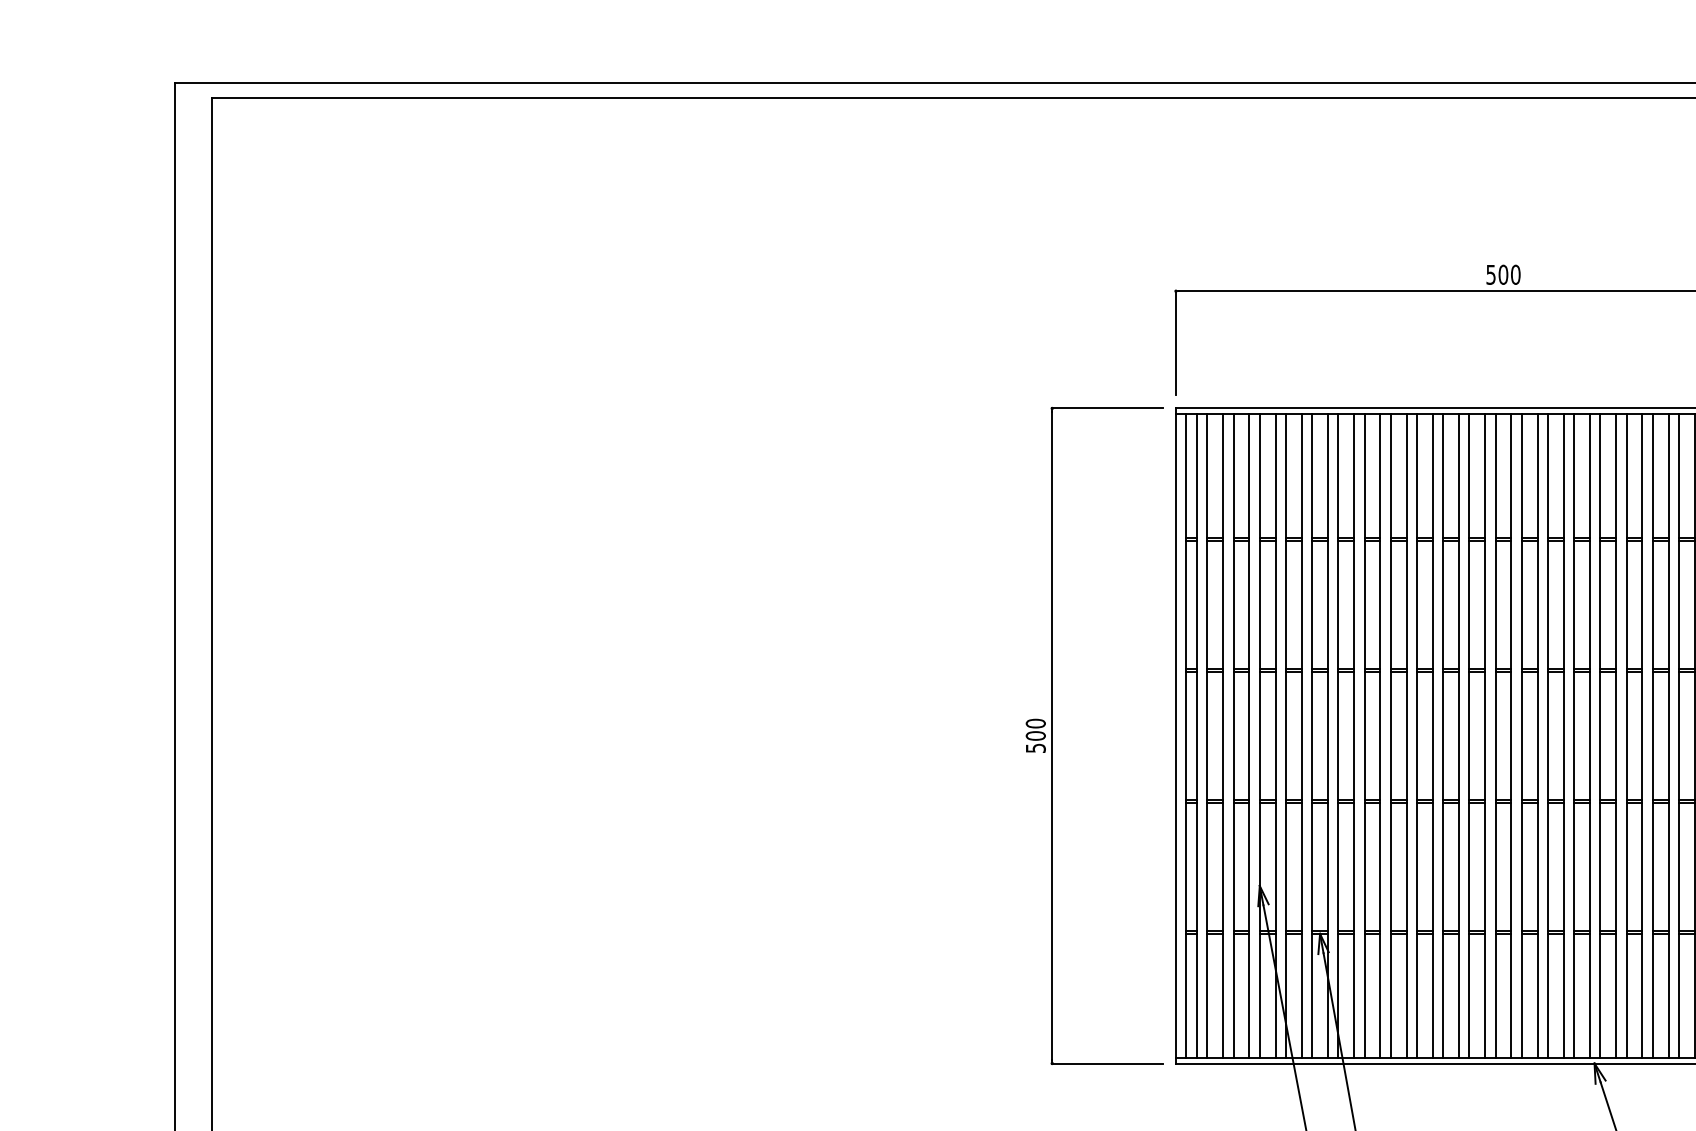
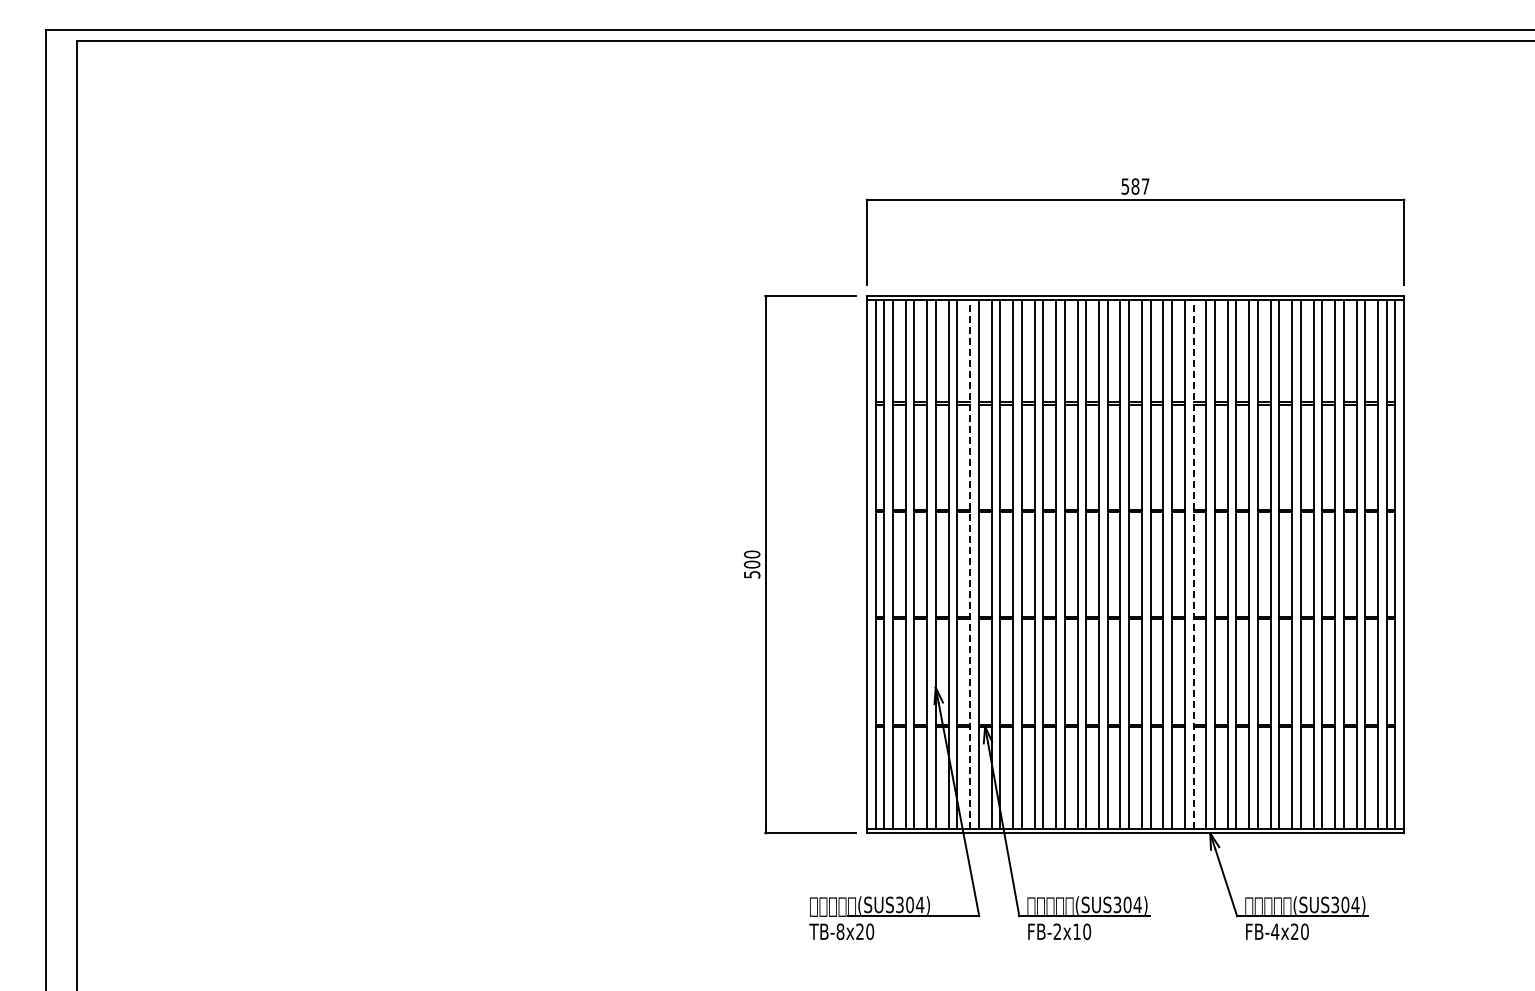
text: (1509, 274) -> (1140, 186), 500 -> 587
line: (1302, 735) -> (970, 564), solid -> dashed
line: (1574, 735) -> (1193, 564), solid -> dashed

